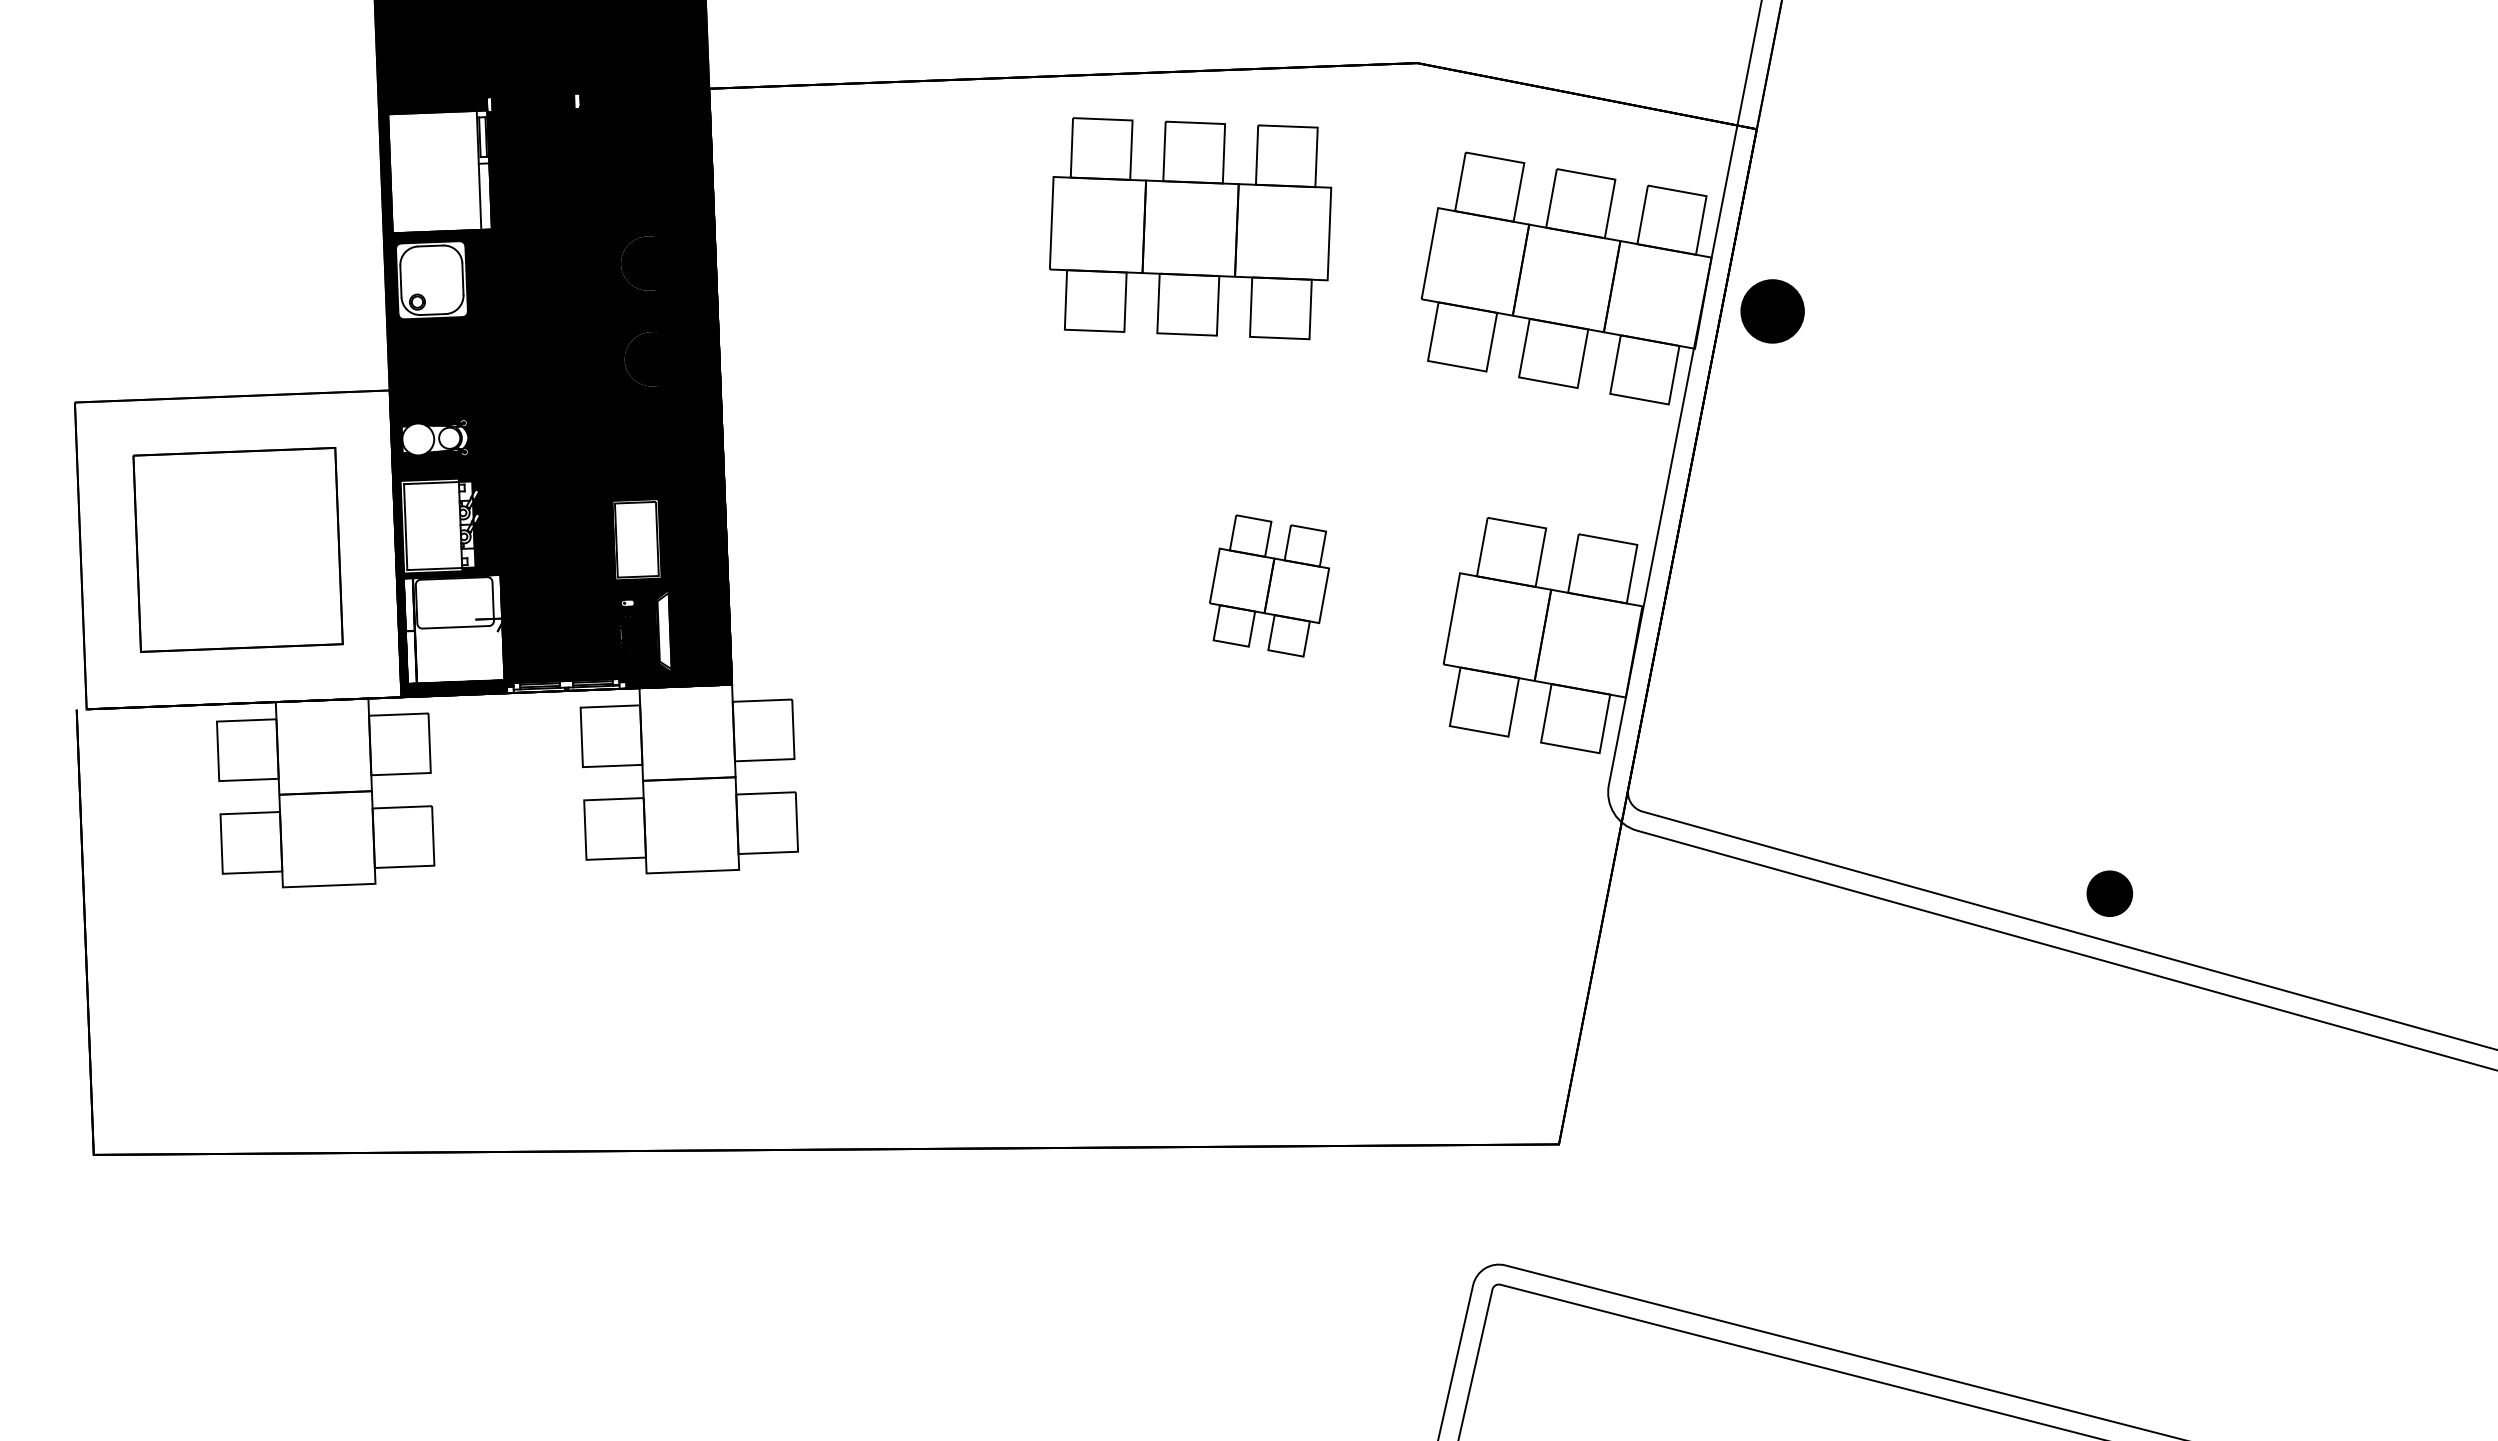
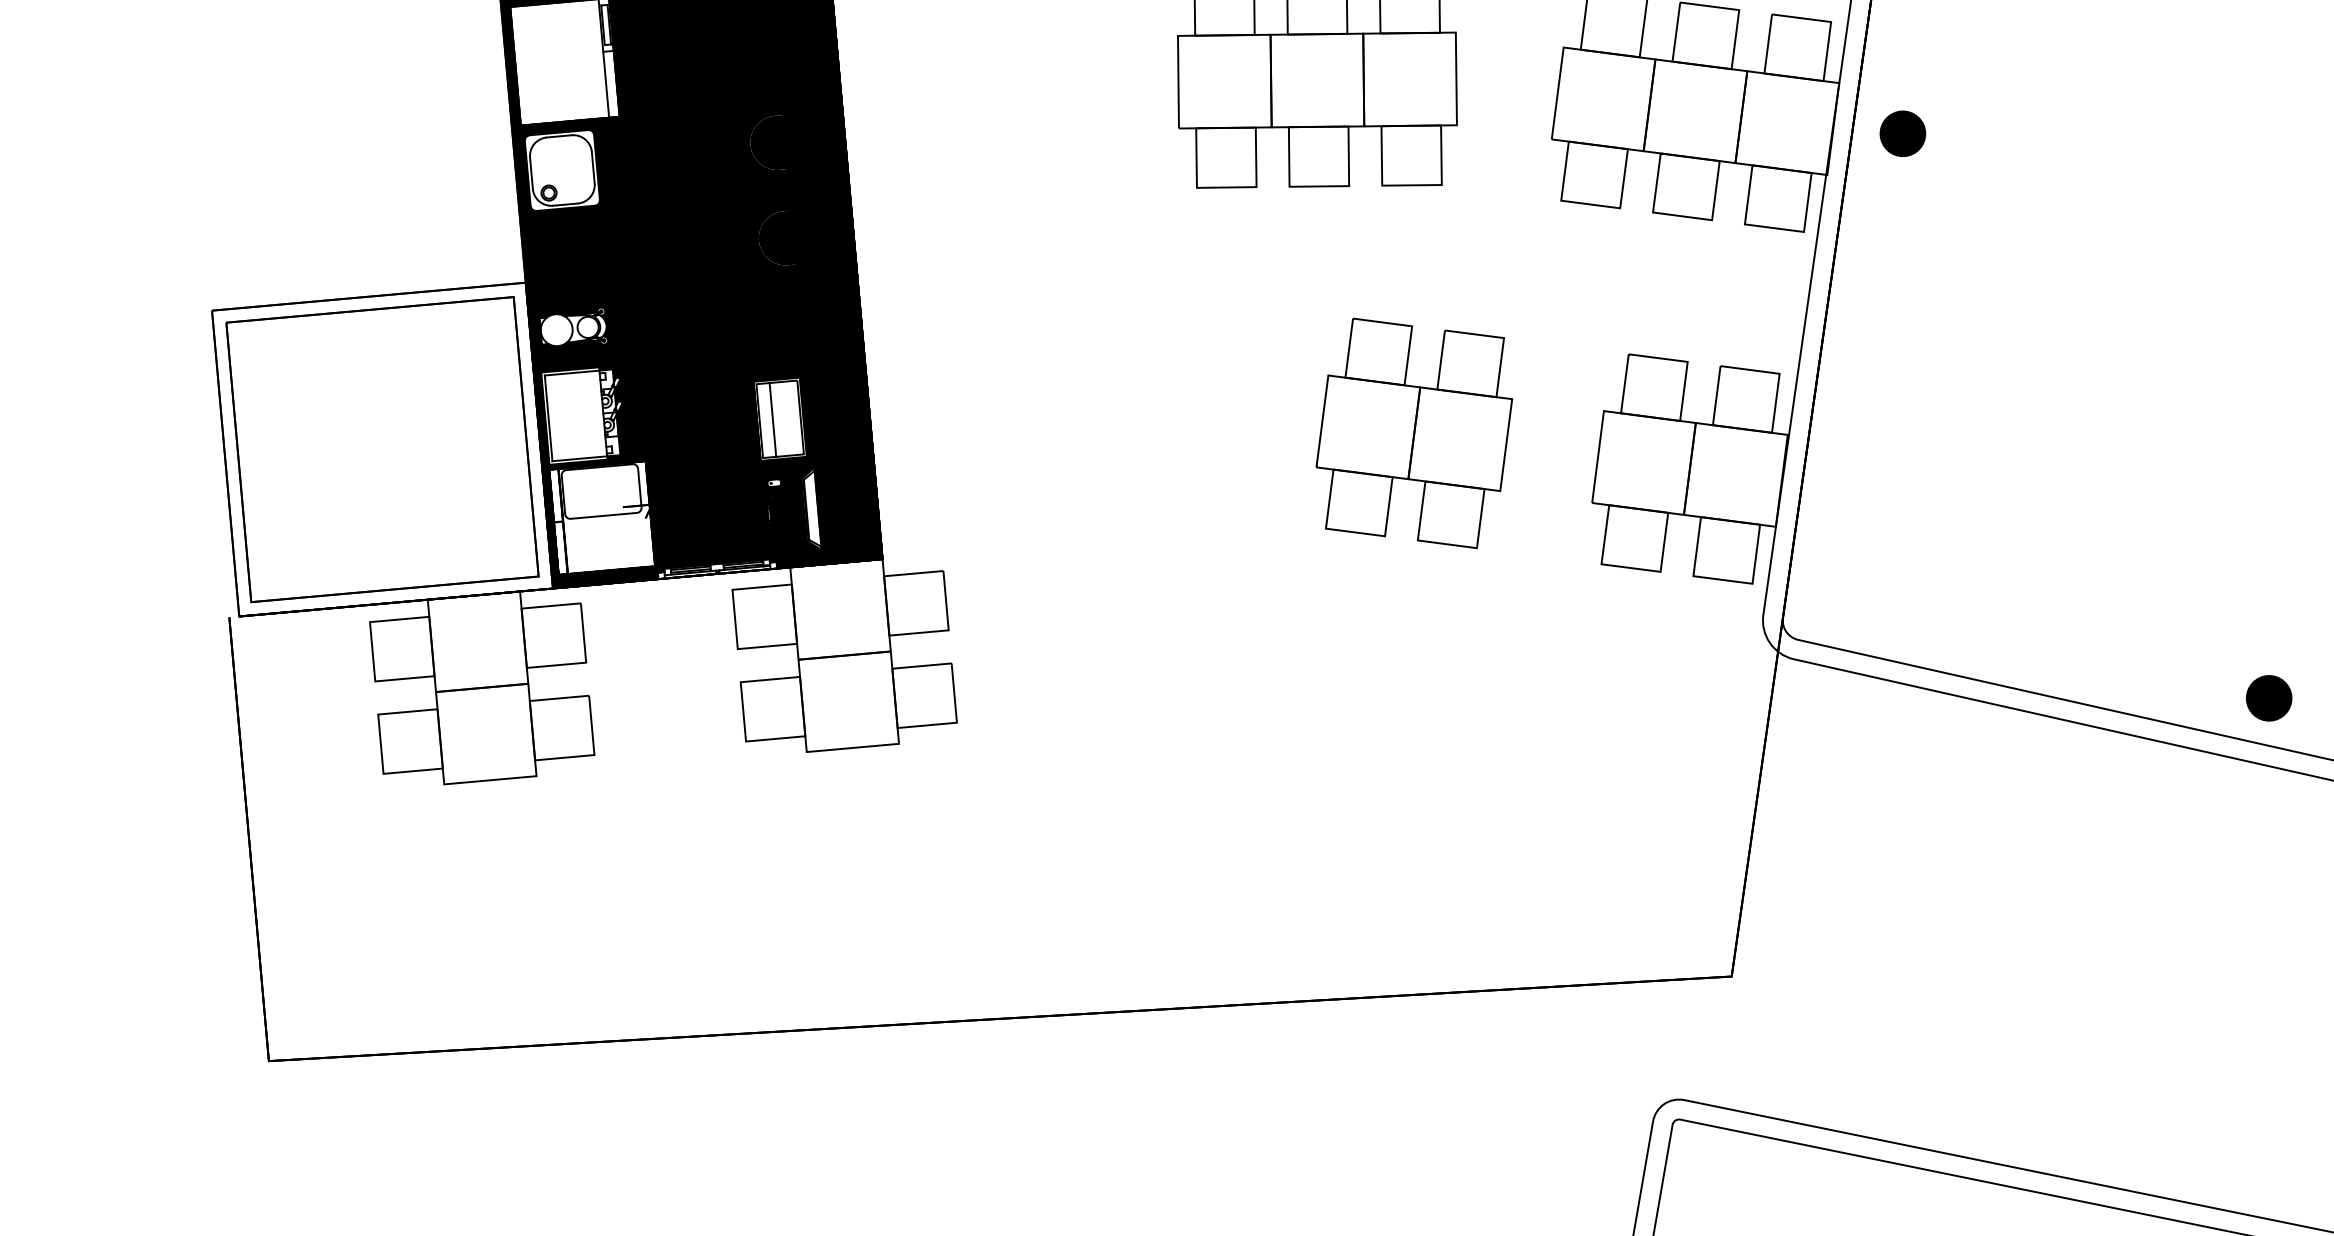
part: (1772, 311) -> (1902, 133), size x0.71
line: (629, 540) -> (772, 420), added
part: (237, 549) -> (381, 449), size x1.43
part: (1269, 585) -> (1414, 432), size x1.67

